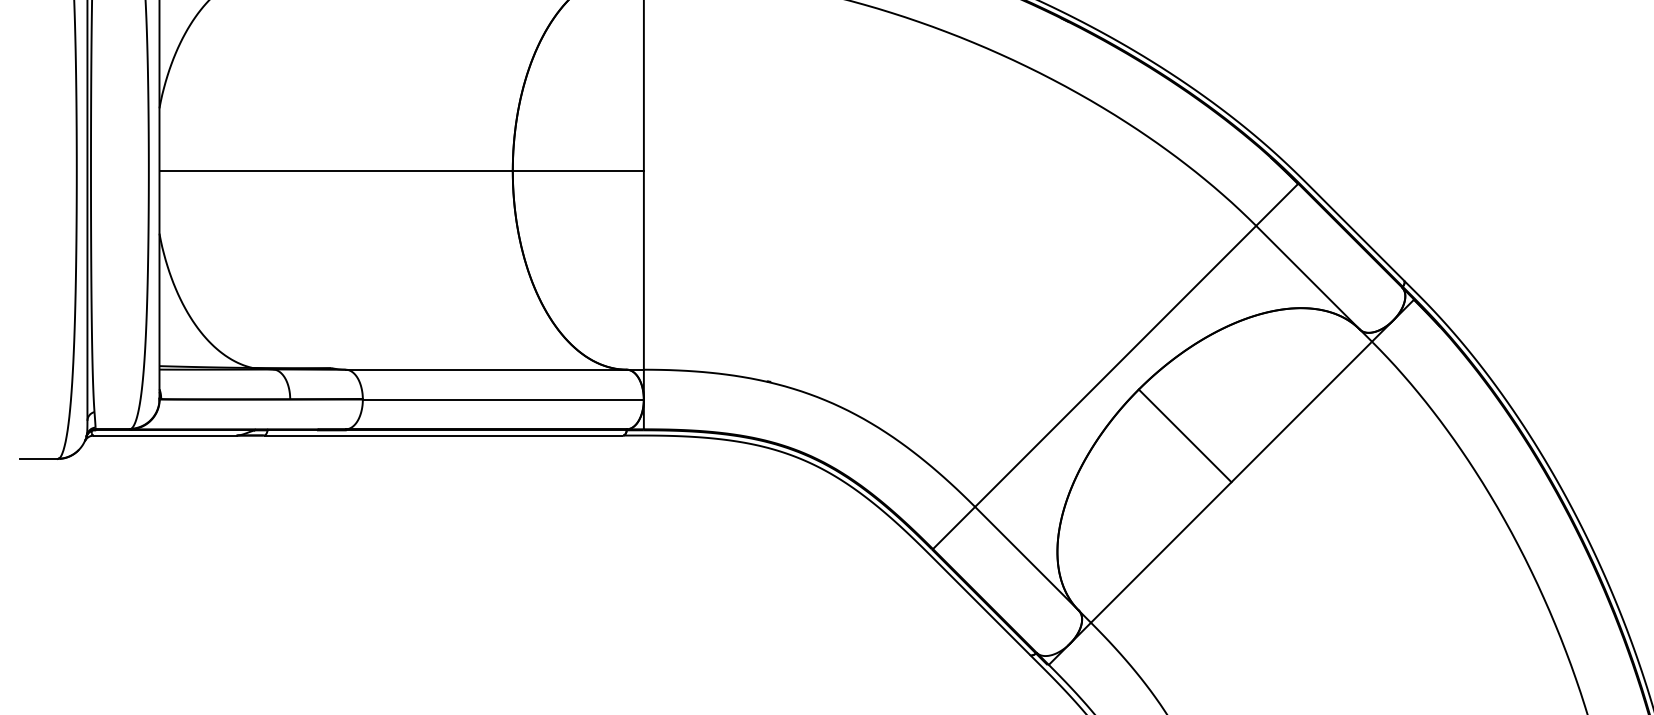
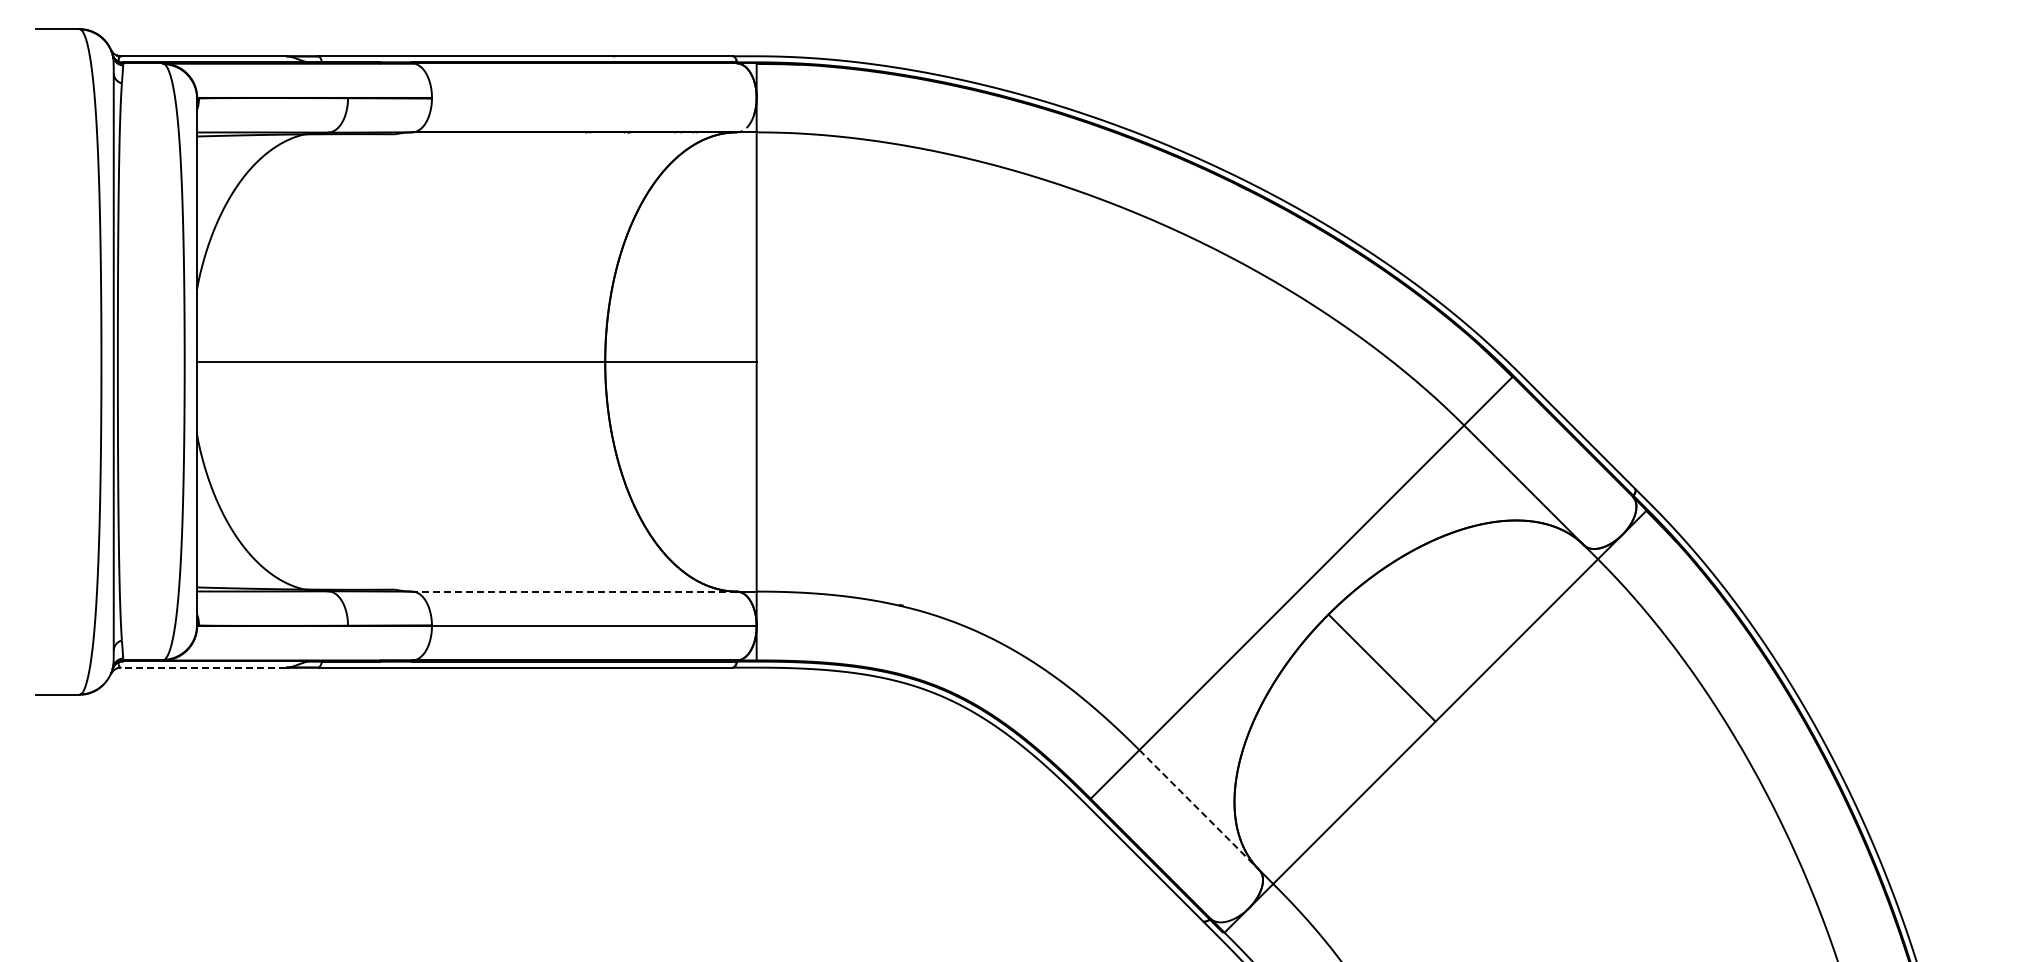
line: (486, 369) -> (574, 591), solid -> dashed
line: (165, 435) -> (203, 667), solid -> dashed
line: (1027, 559) -> (1199, 810), solid -> dashed

